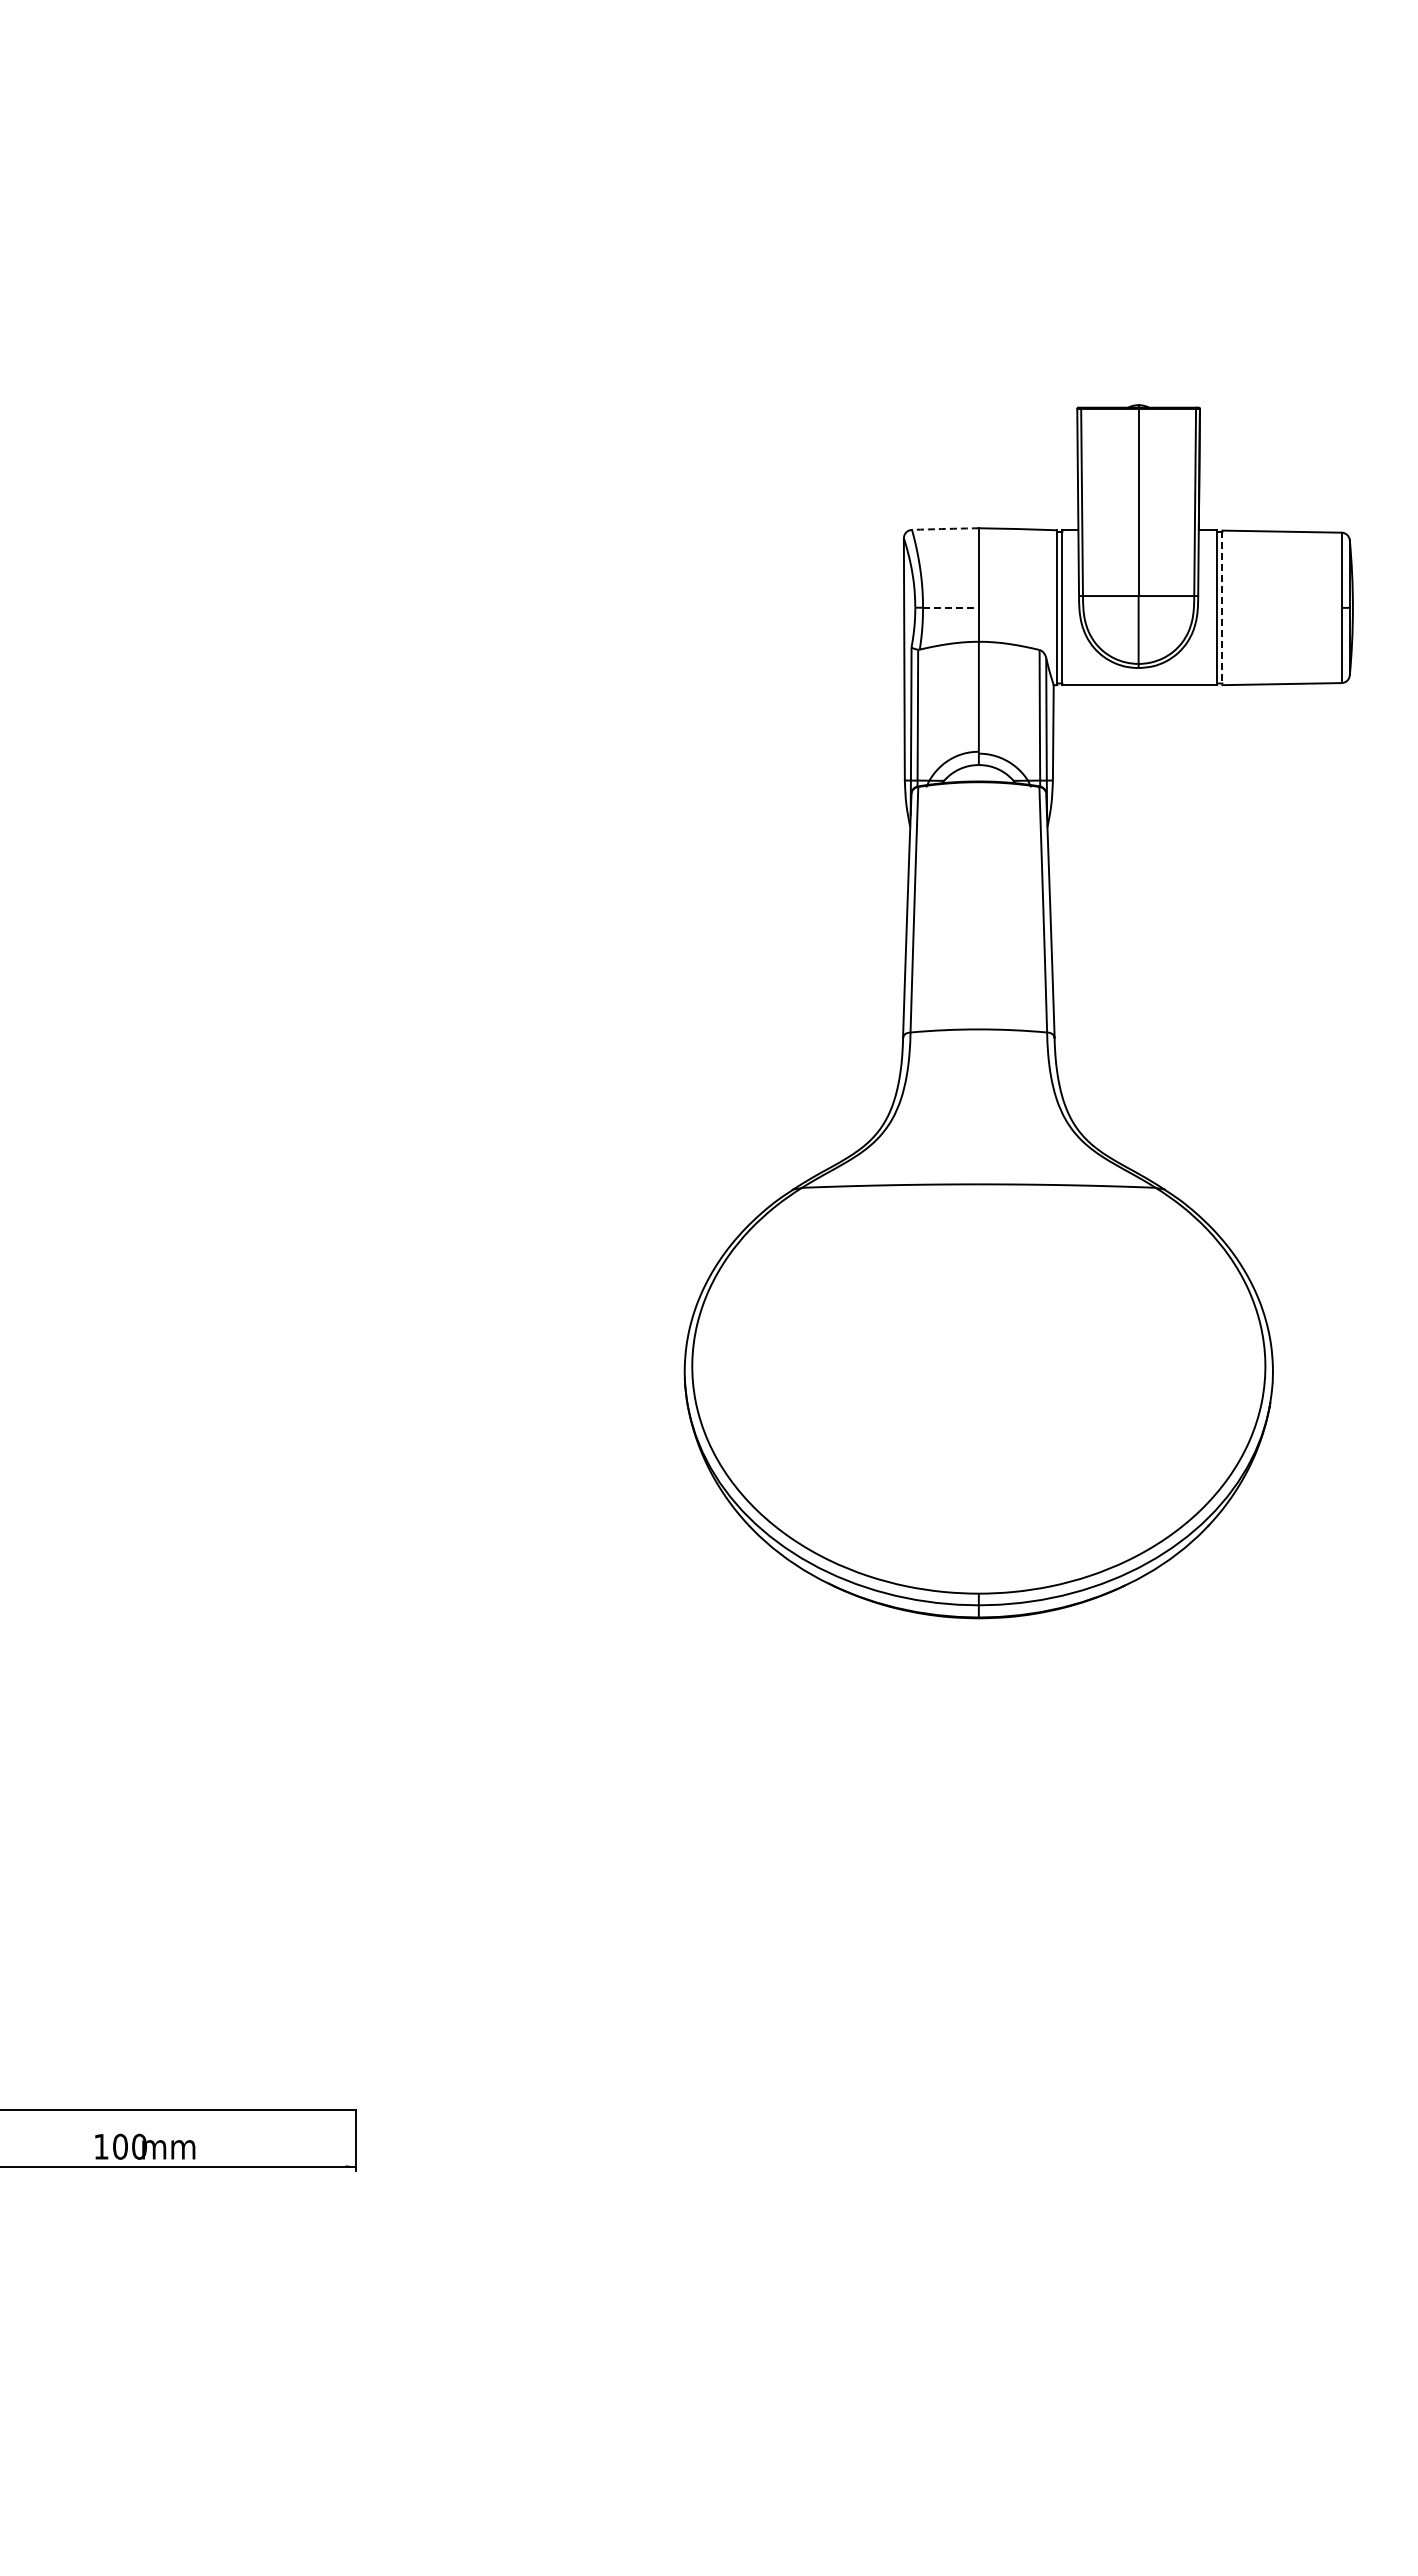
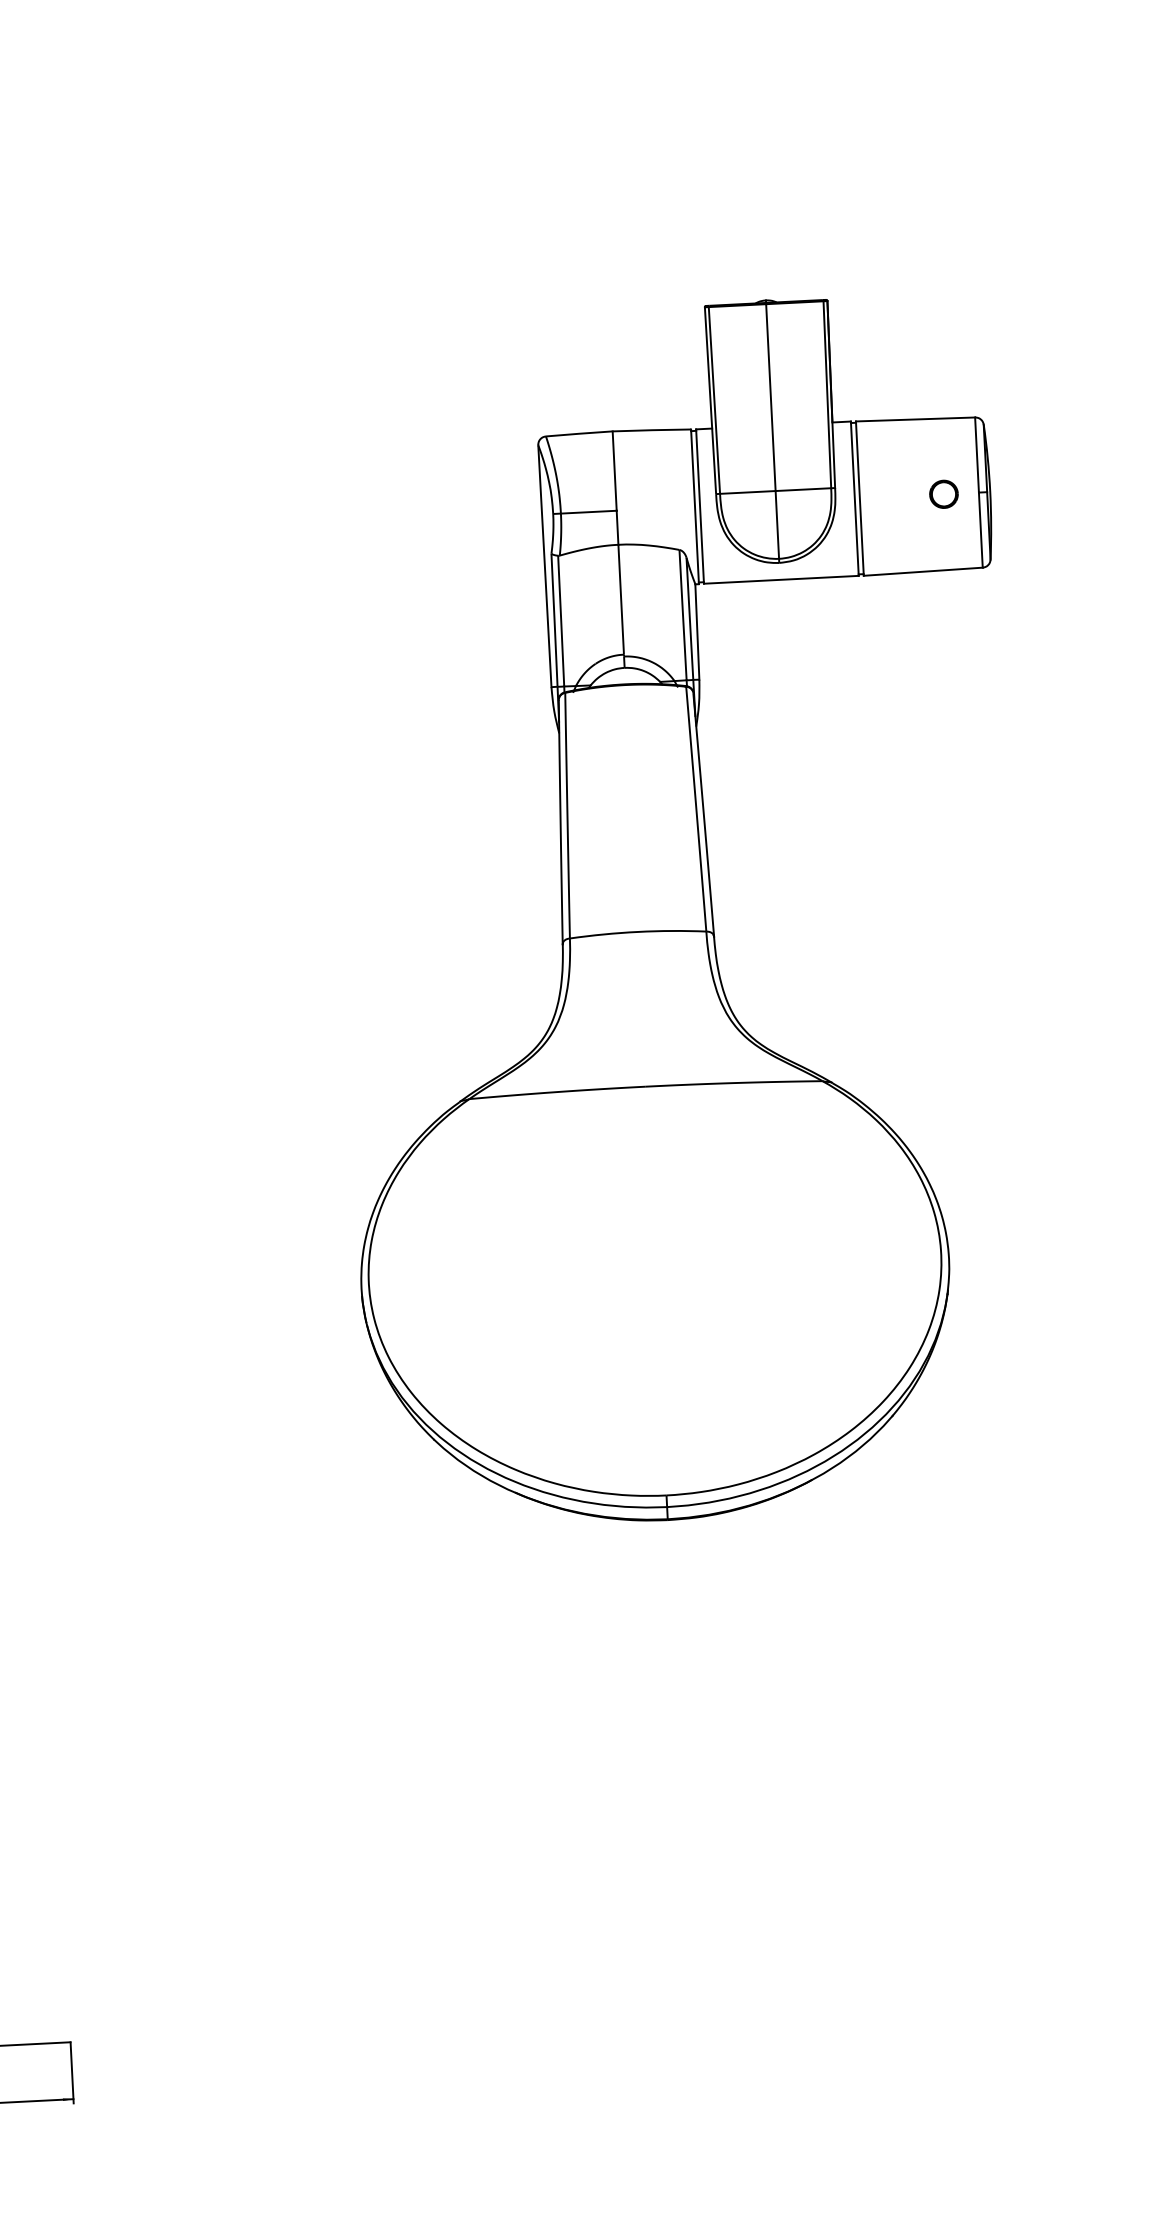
arc: (945, 528) -> (579, 433), dashed -> solid
line: (950, 607) -> (588, 511), dashed -> solid
part: (1306, 607) -> (943, 493), added
line: (1222, 608) -> (860, 499), dashed -> solid

